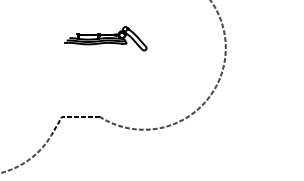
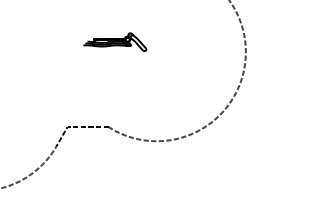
part: (105, 38) -> (114, 41), size x0.7

